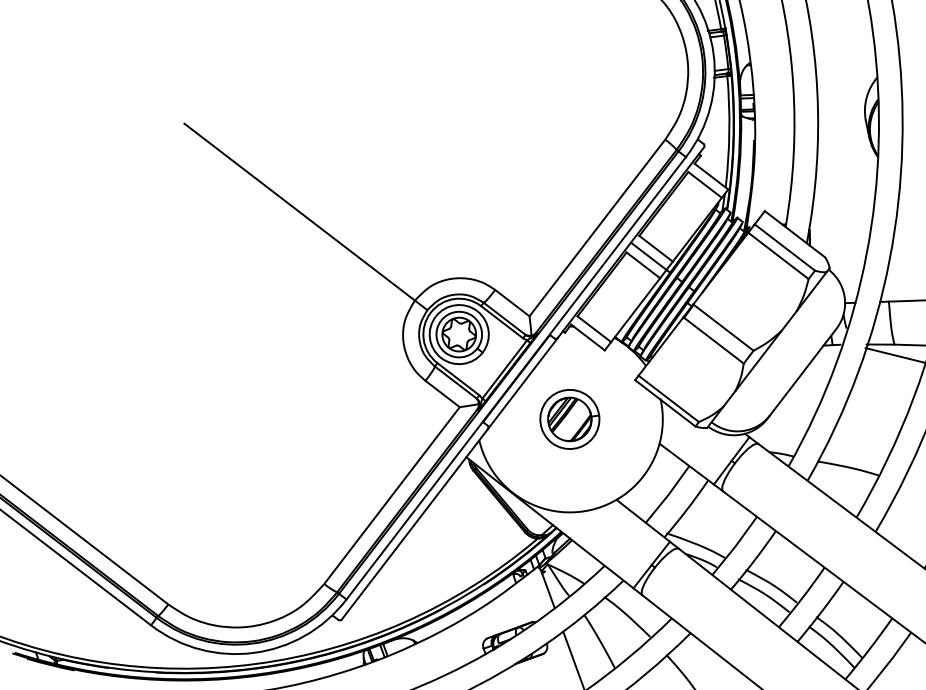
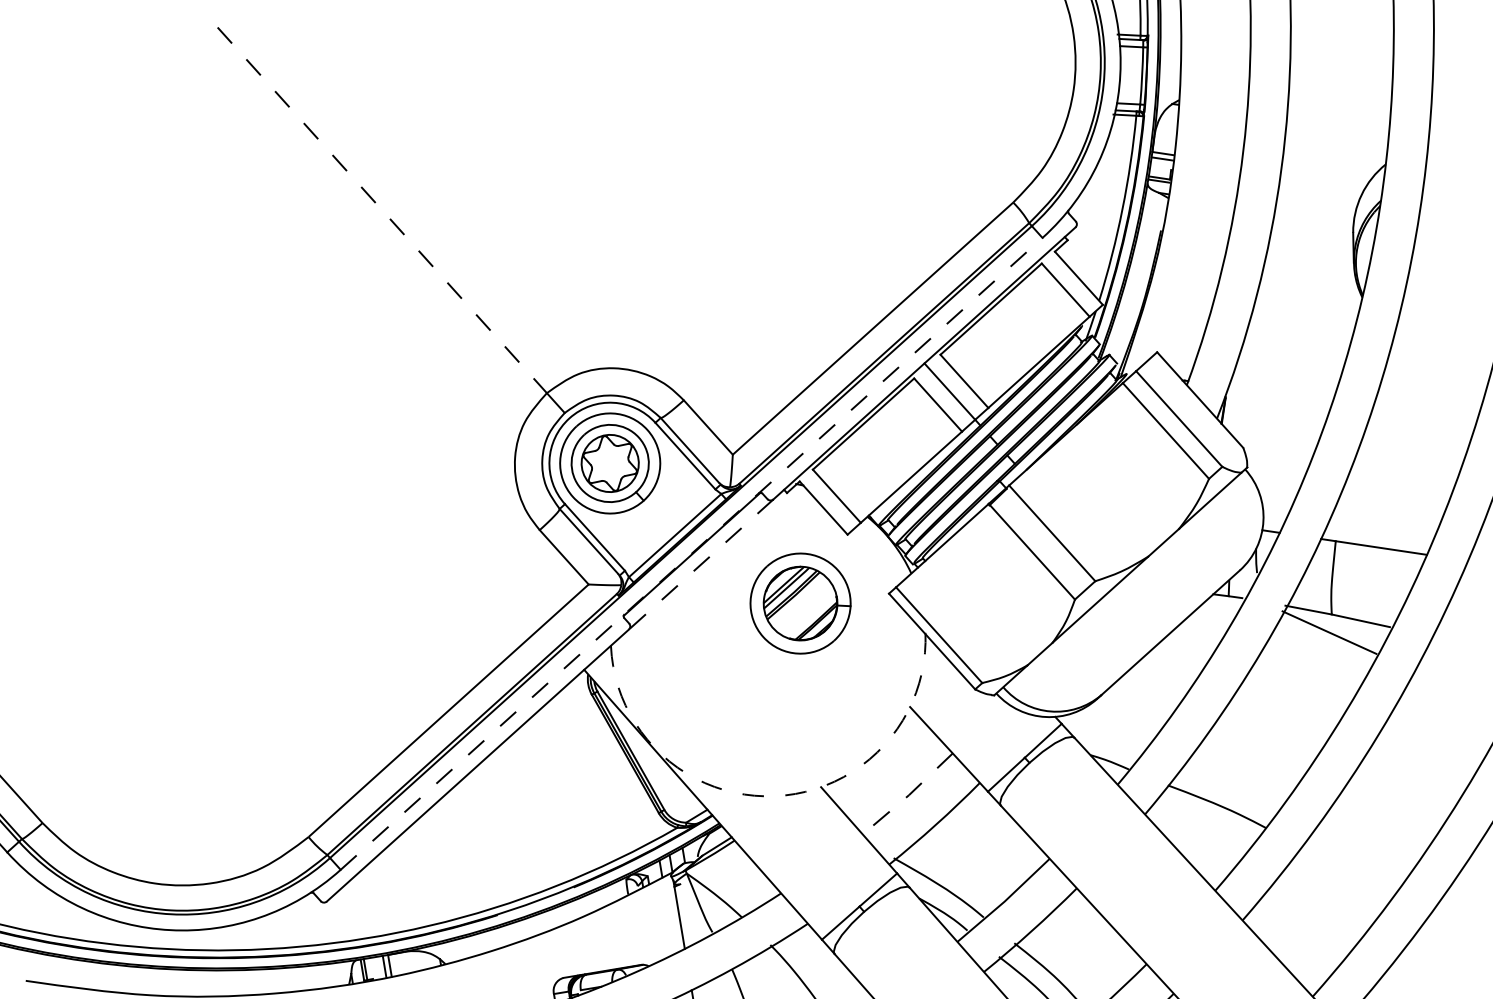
line: (300, 212) -> (383, 211), solid -> dashed
line: (516, 378) -> (691, 554), solid -> dashed
line: (522, 383) -> (700, 564), solid -> dashed
part: (569, 419) -> (799, 603), moved
line: (668, 495) -> (908, 795), solid -> dashed
arc: (590, 510) -> (774, 796), solid -> dashed

